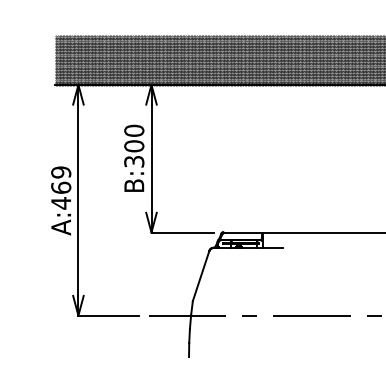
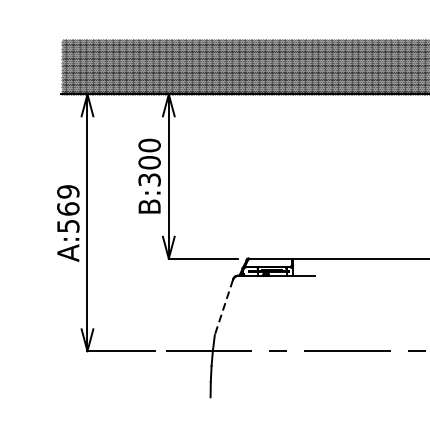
text: (61, 203) -> (68, 226), A:469 -> A:569
line: (200, 276) -> (223, 307), solid -> dashed

